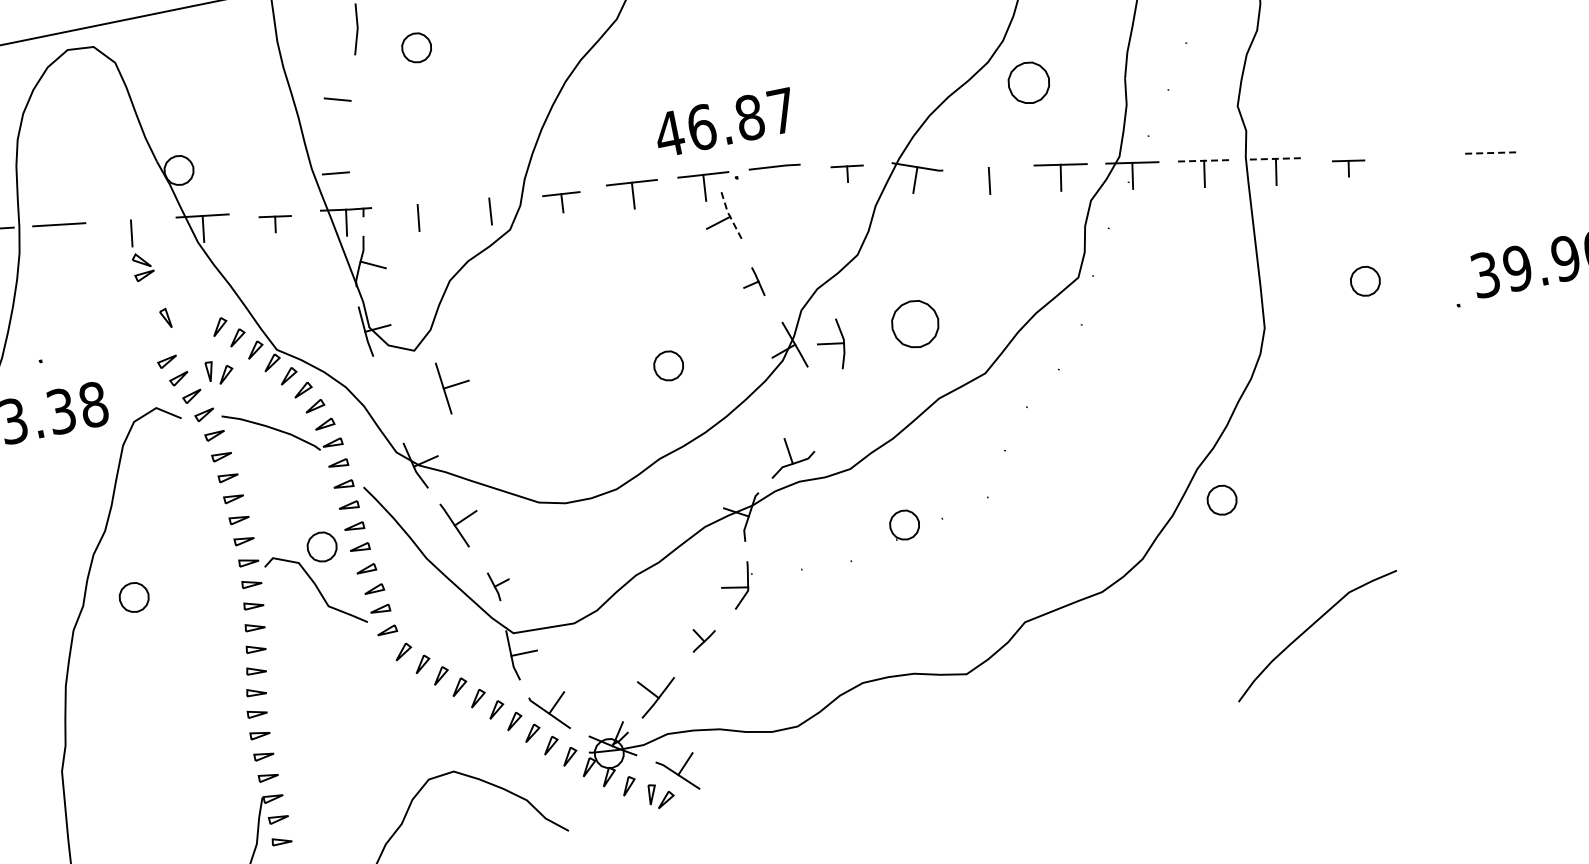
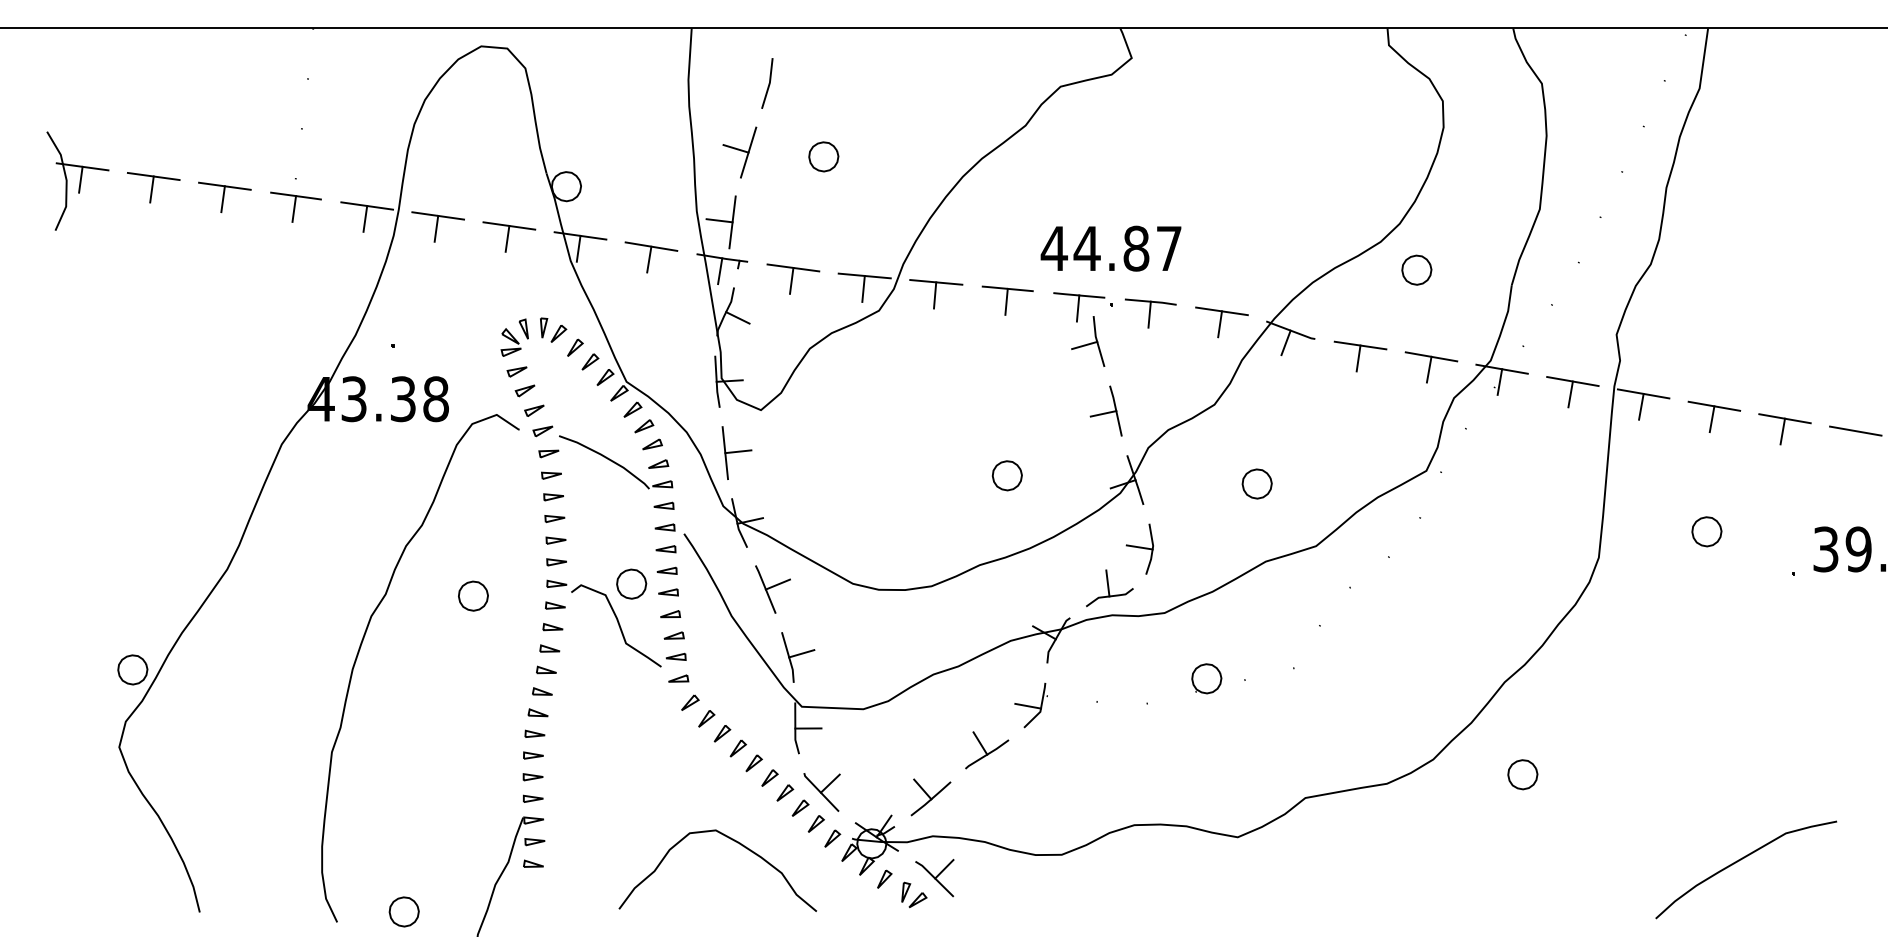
part: (416, 47) -> (823, 156), moved
part: (1028, 82) -> (1416, 269), size x0.71
line: (350, 100) -> (748, 152), added
text: (701, 127) -> (1086, 248), 46.87 -> 44.87
line: (1492, 153) -> (1856, 431), dashed -> solid
line: (1276, 159) -> (1644, 394), dashed -> solid
line: (1204, 160) -> (1573, 381), dashed -> solid
part: (1421, 165) -> (1784, 429), added
part: (1349, 166) -> (1714, 416), size x1.67
line: (988, 167) -> (1360, 345), added
line: (348, 172) -> (732, 222), added
part: (848, 173) -> (1221, 322), size x1.67
line: (775, 179) -> (1149, 314), added
line: (488, 198) -> (864, 275), added
part: (563, 202) -> (936, 294), size x1.43
line: (417, 204) -> (793, 267), added
line: (730, 216) -> (1097, 341), dashed -> solid
line: (131, 219) -> (509, 225), added
part: (276, 222) -> (651, 257), size x1.67
line: (60, 237) -> (436, 228), added
part: (142, 266) -> (510, 342), moved
part: (751, 282) -> (1105, 410), size x1.67
part: (914, 323) -> (1256, 483), size x0.62
part: (830, 344) -> (1139, 548), moved
part: (219, 371) -> (553, 329), moved
part: (454, 385) -> (736, 452), moved
part: (1221, 500) -> (1522, 774), moved
part: (500, 585) -> (798, 657), size x1.67
part: (134, 596) -> (473, 595), moved
curve: (1311, 627) -> (1741, 860), moved
part: (704, 639) -> (987, 750), size x1.67

